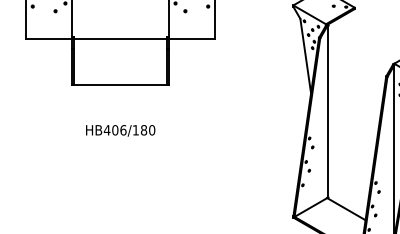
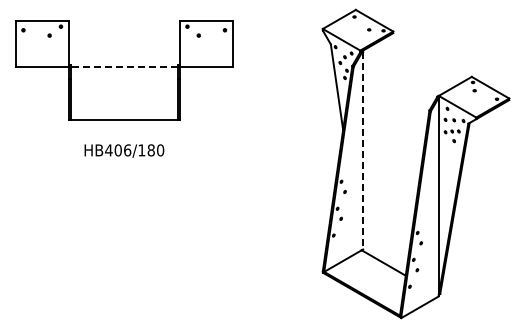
line: (120, 38) -> (124, 67), solid -> dashed
line: (328, 111) -> (363, 150), solid -> dashed
text: (120, 130) -> (124, 150), moved

